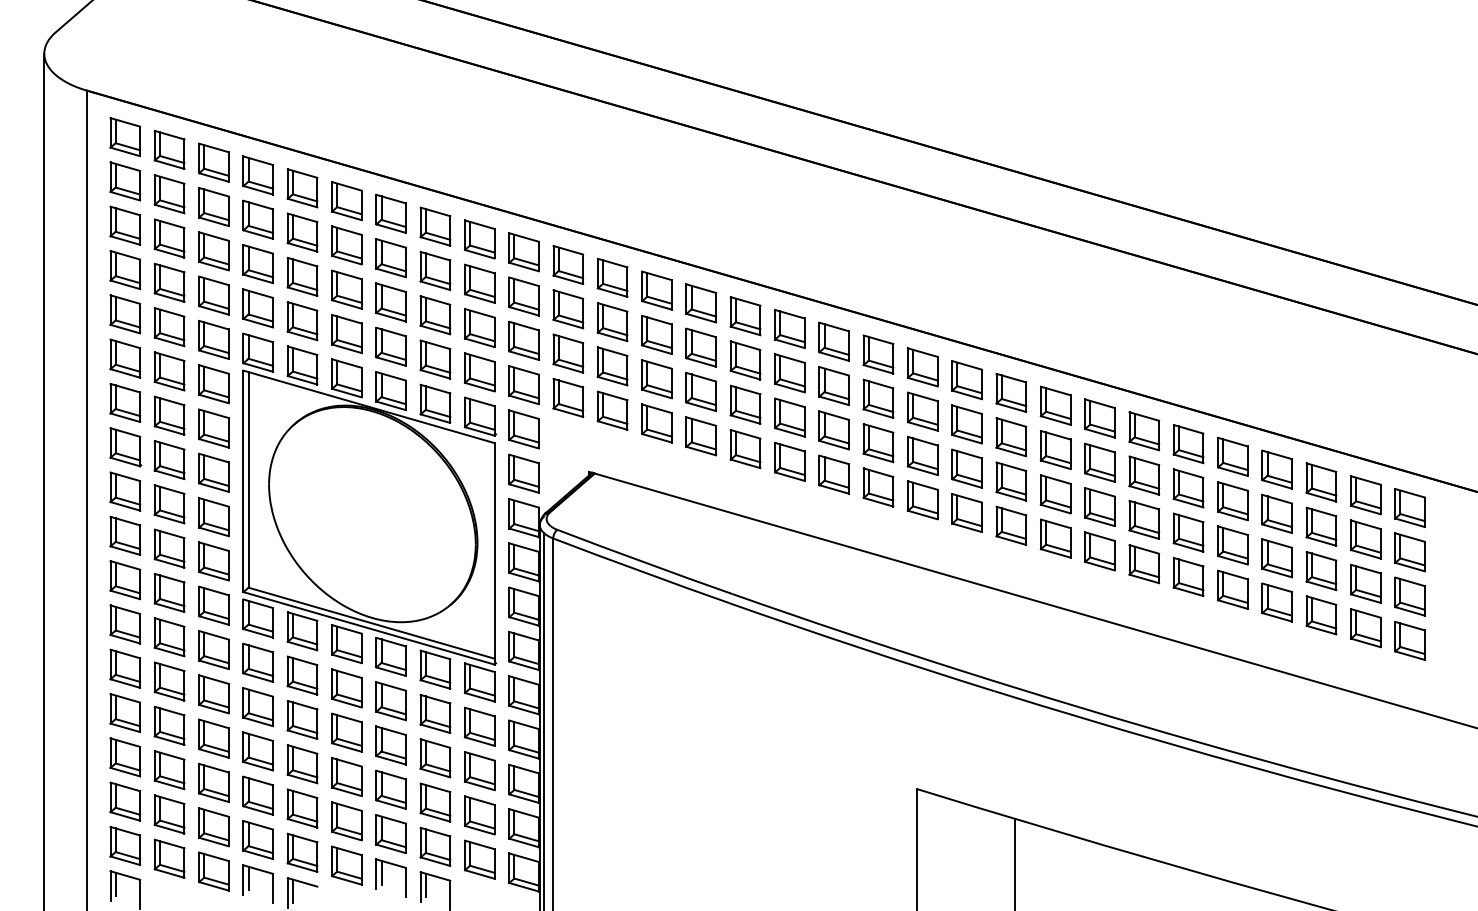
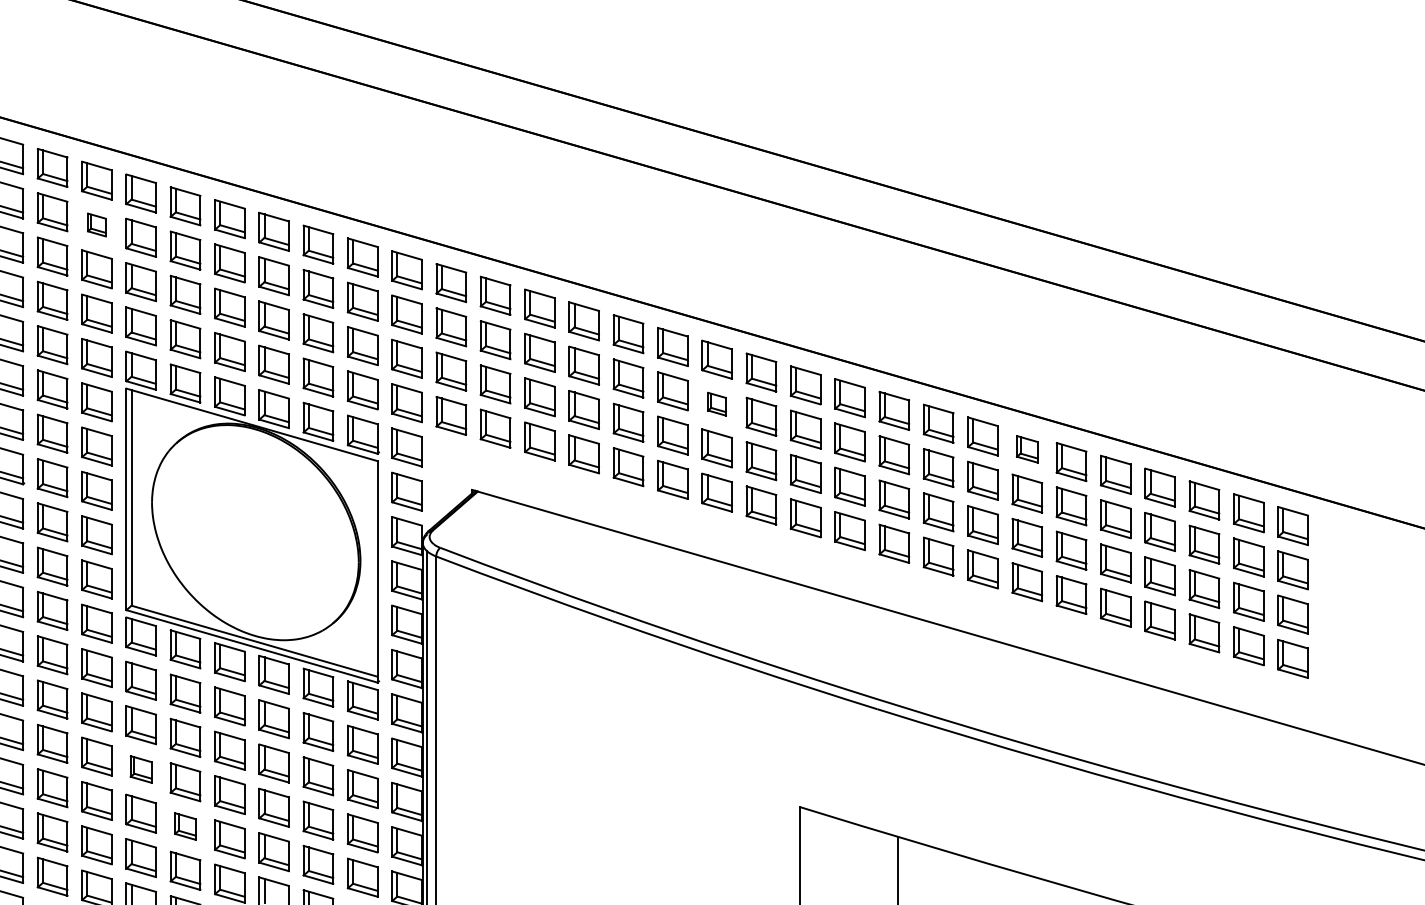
part: (213, 206) -> (96, 224), size x0.6
part: (833, 386) -> (716, 404), size x0.6
part: (1144, 431) -> (1027, 449), size x0.7
part: (257, 751) -> (140, 769), size x0.7
part: (302, 808) -> (185, 826), size x0.7

